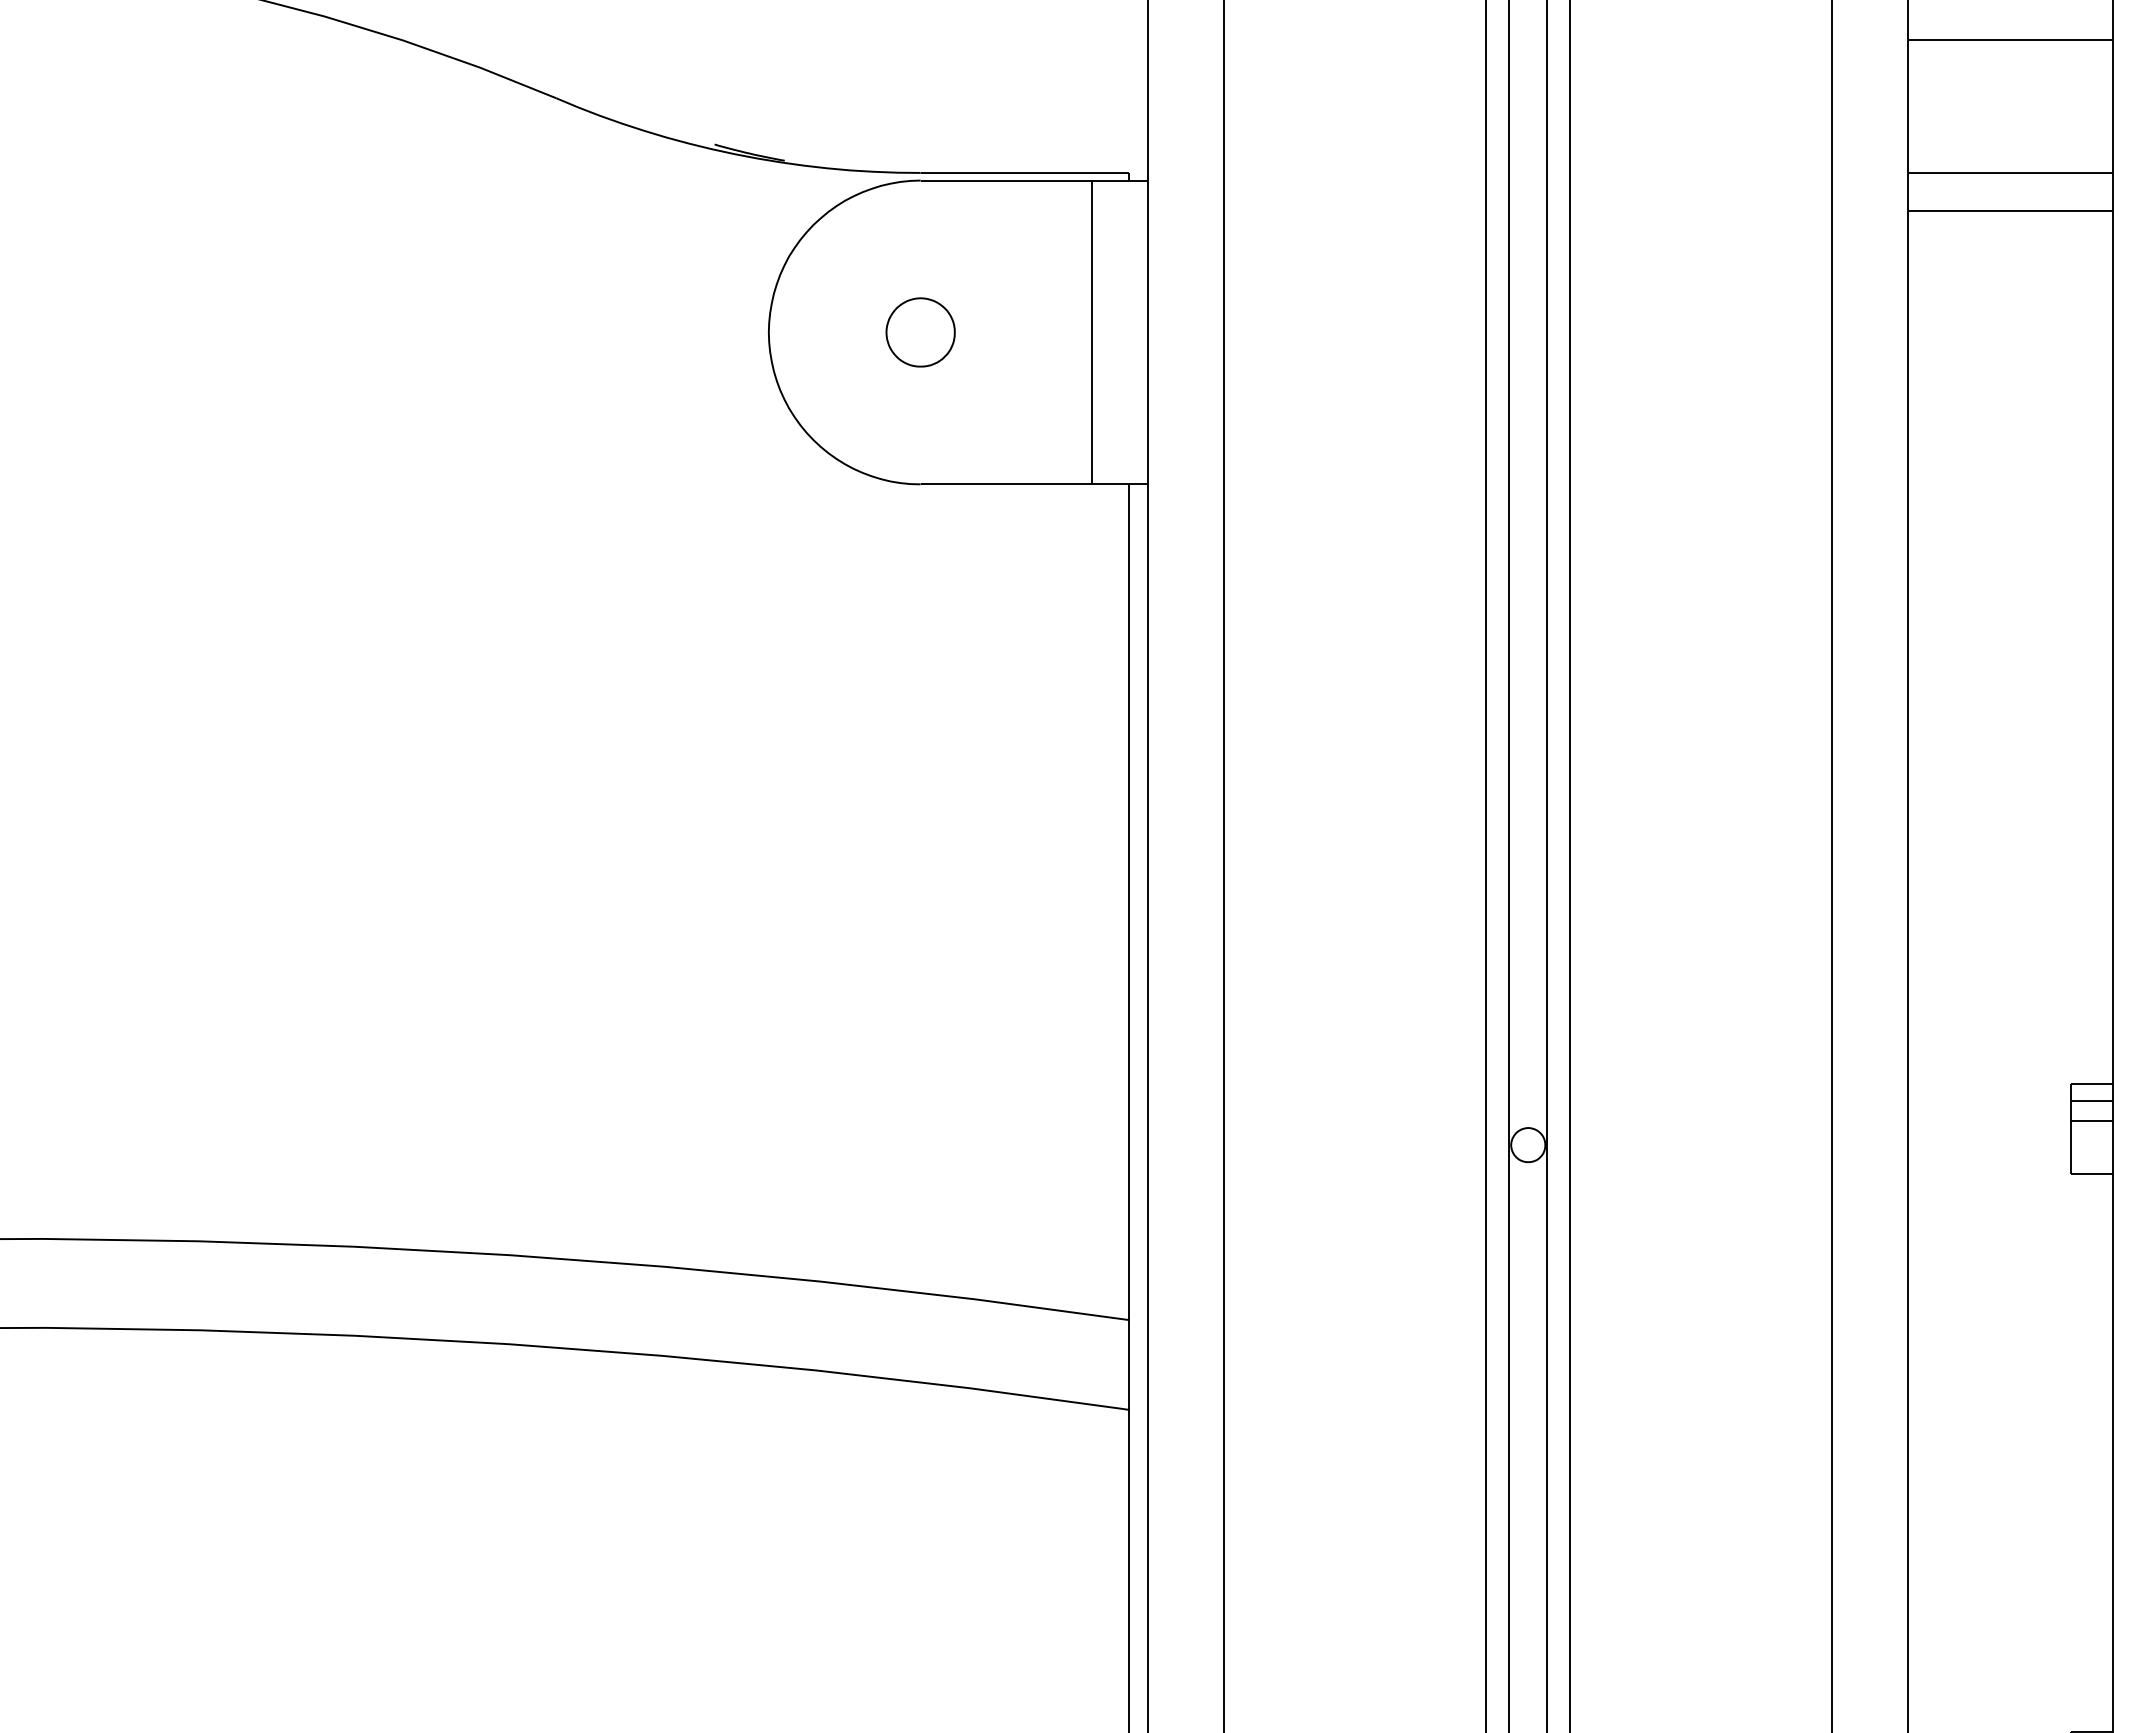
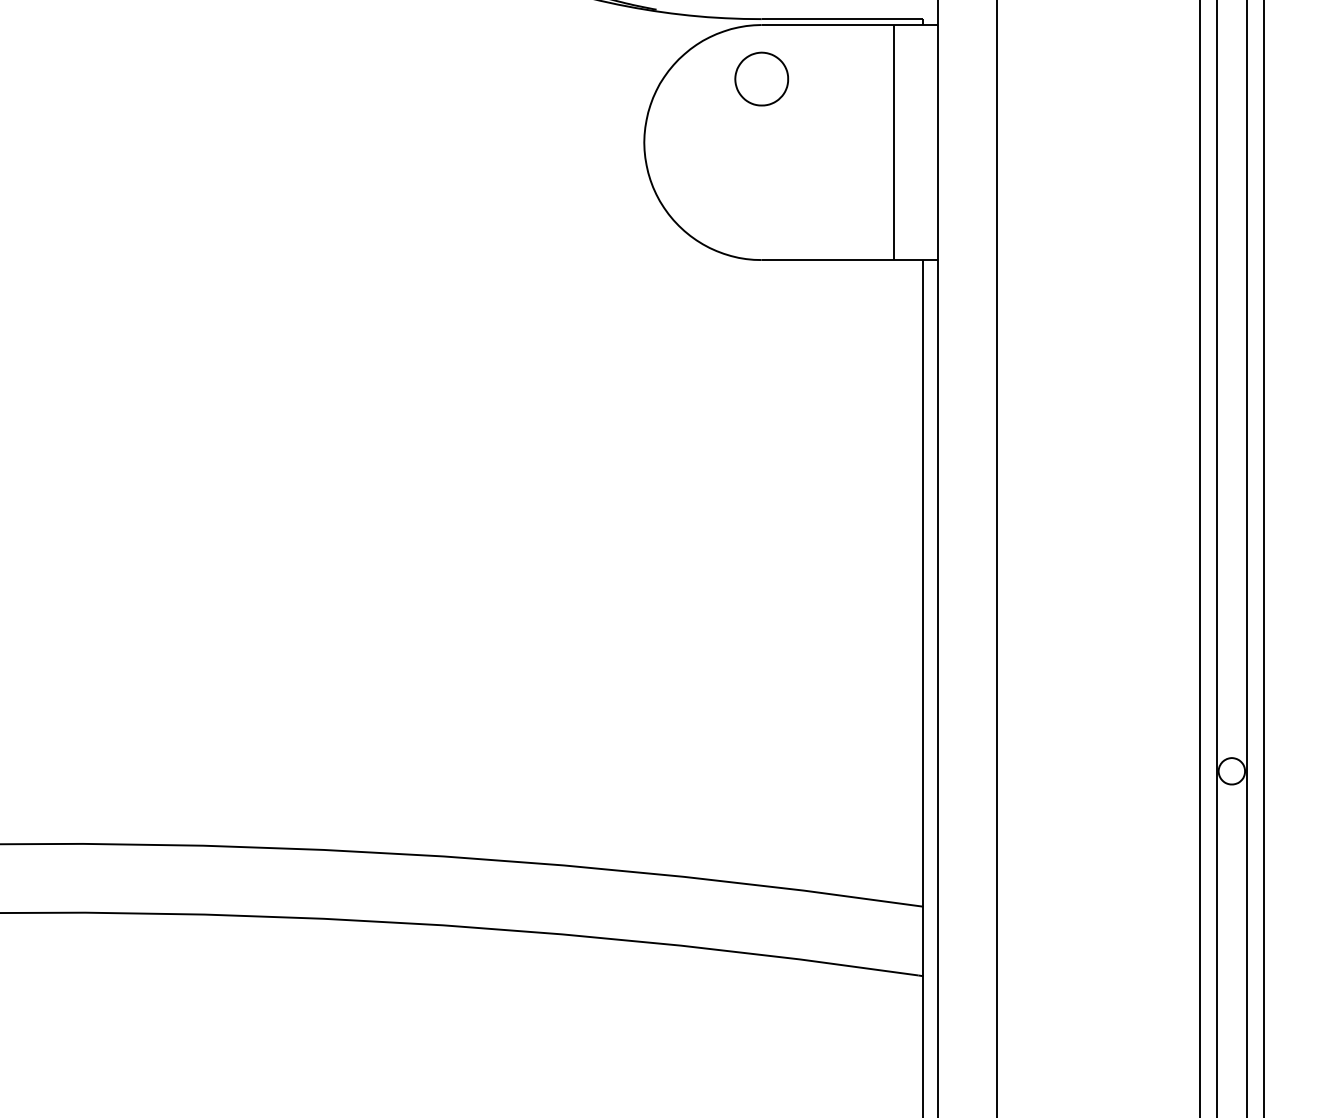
part: (920, 332) -> (761, 79), moved

